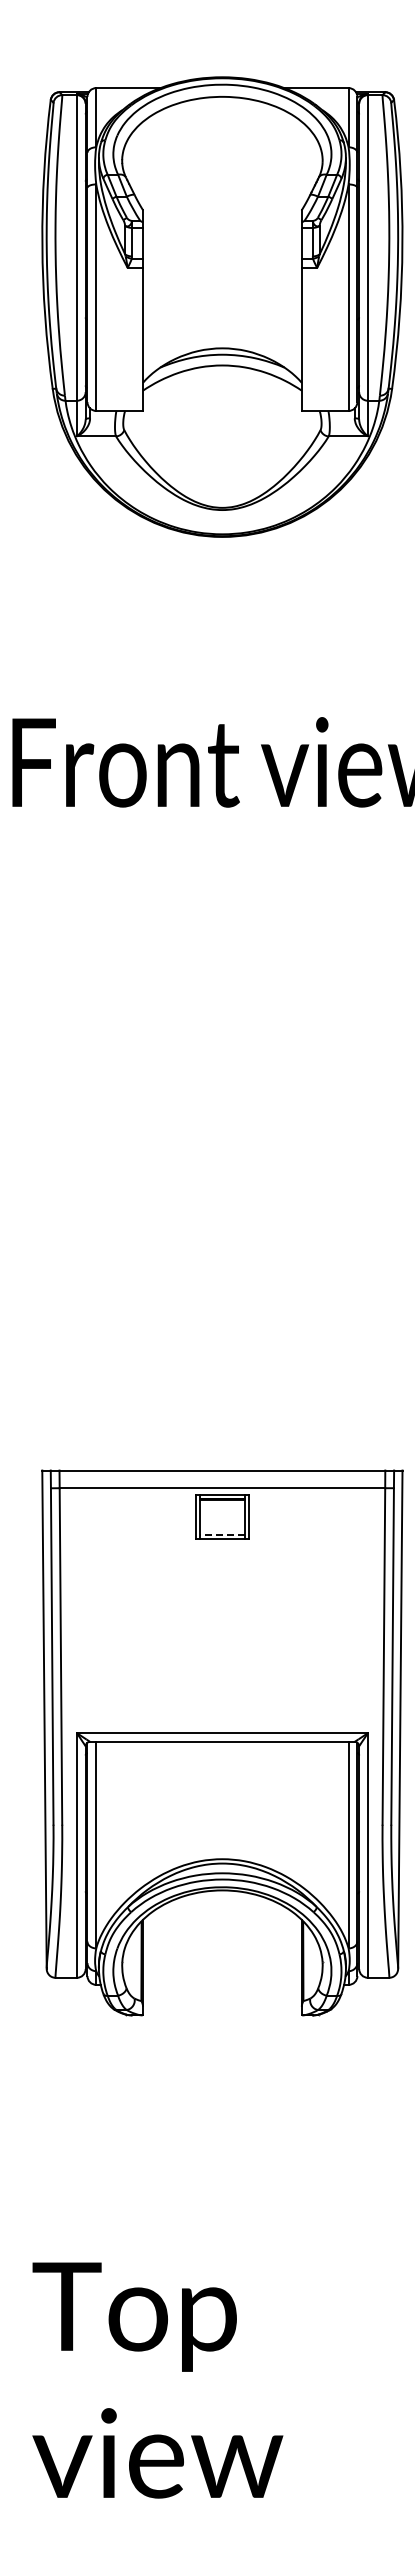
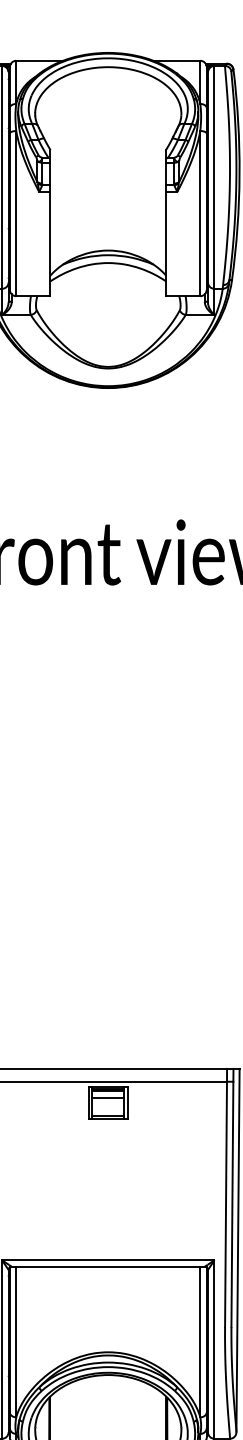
line: (222, 1510) -> (108, 1098), added
line: (221, 1534) -> (107, 1115), dashed -> solid

